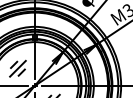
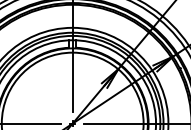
part: (17, 68) -> (44, 95), removed

